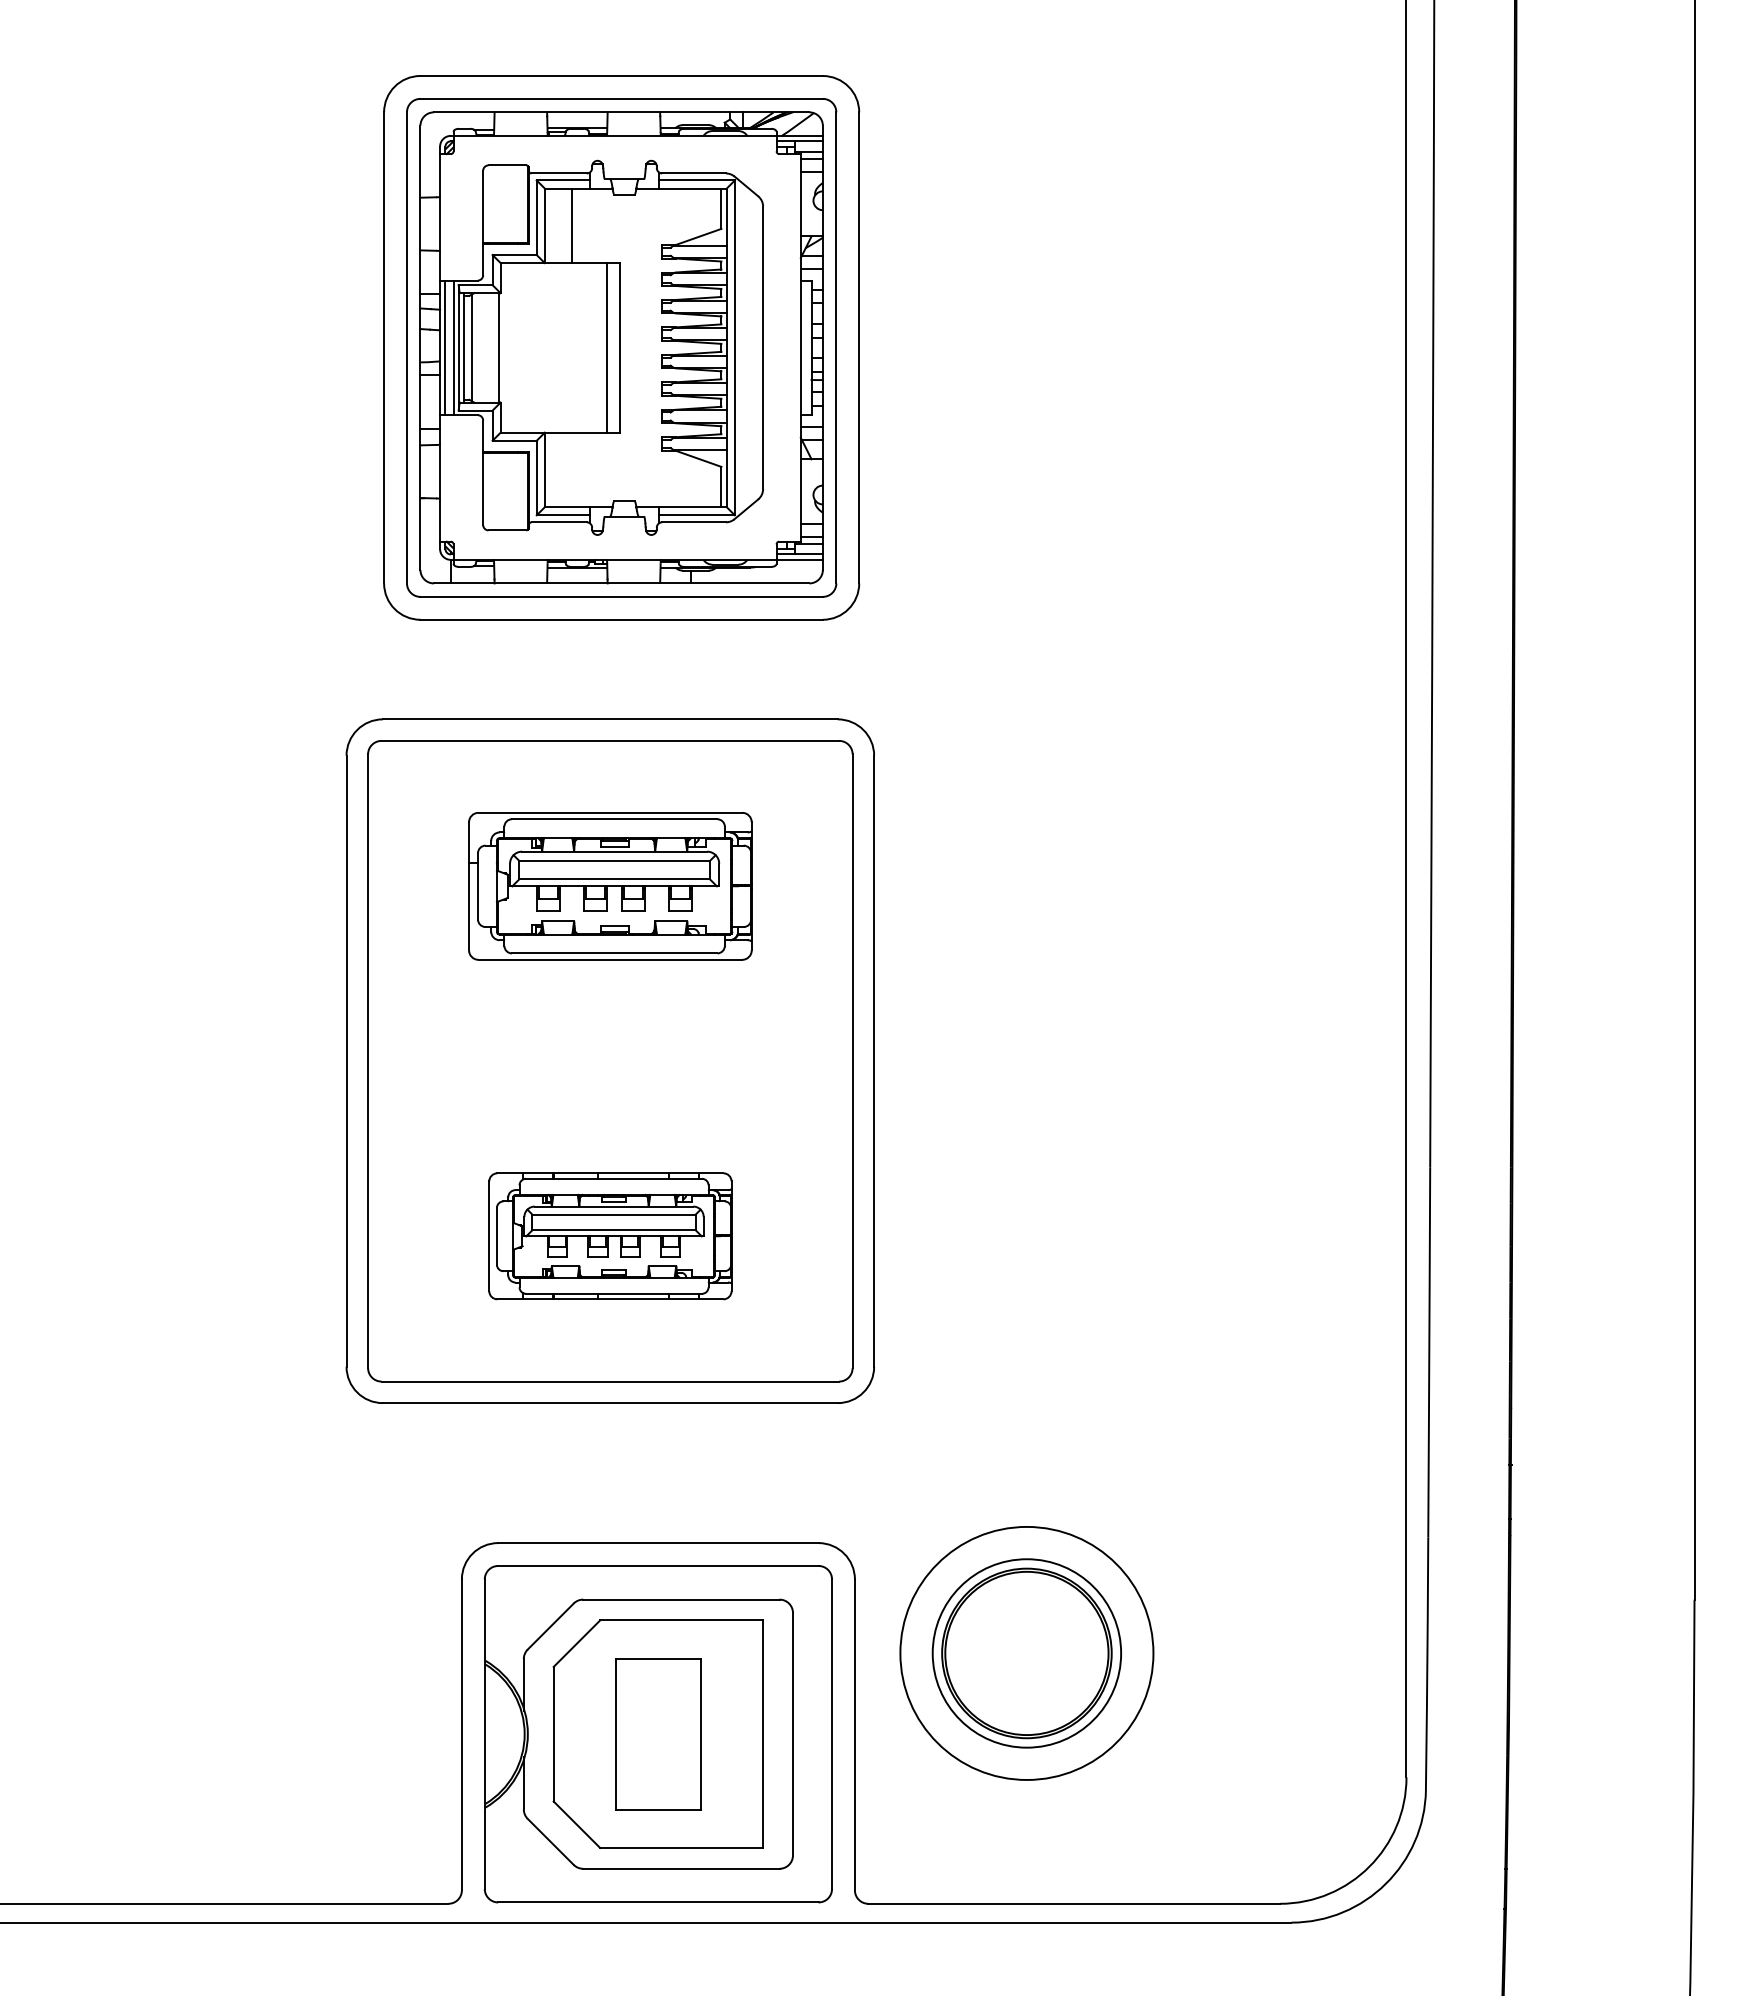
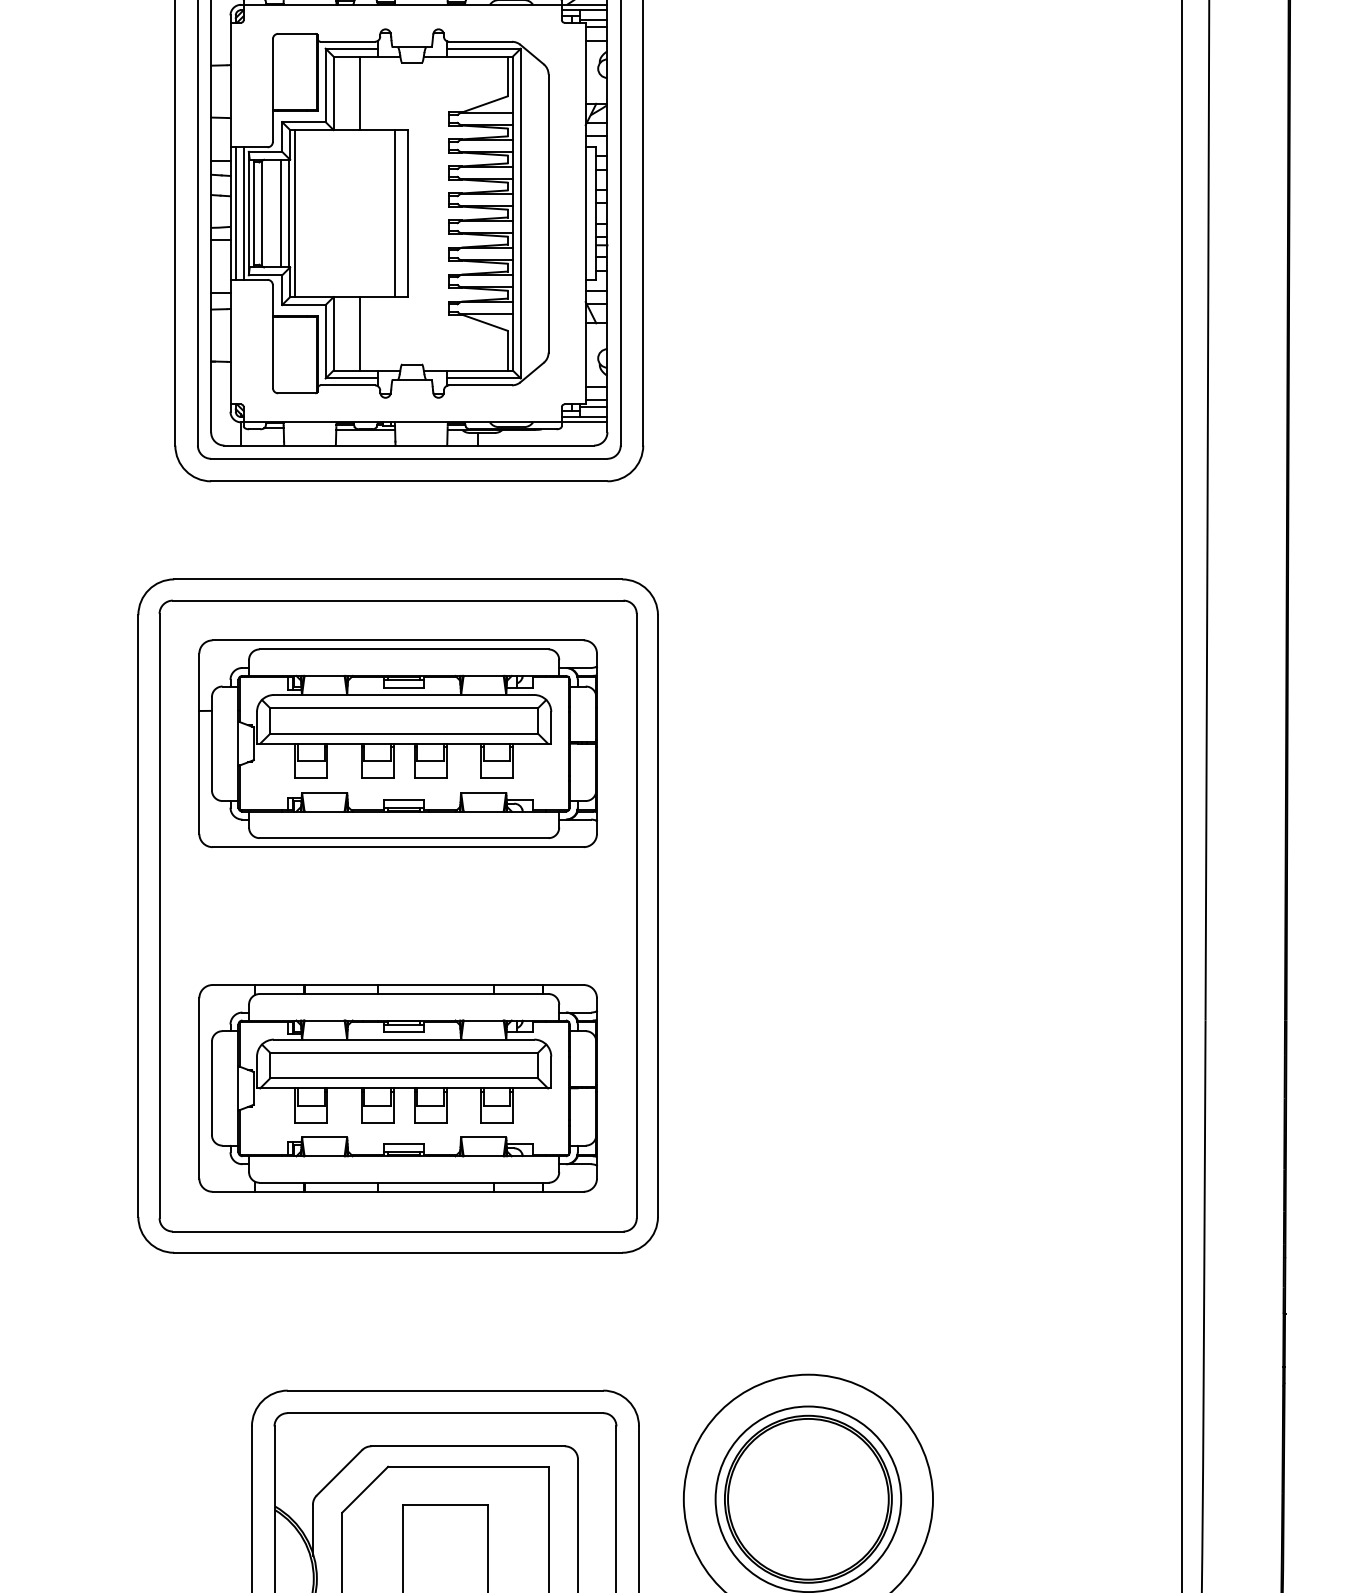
line: (490, 347) -> (280, 213), added
line: (506, 347) -> (295, 213), added
line: (571, 469) -> (359, 333), added
part: (610, 886) -> (398, 744), size x1.43
part: (610, 1236) -> (398, 1088), size x1.67

